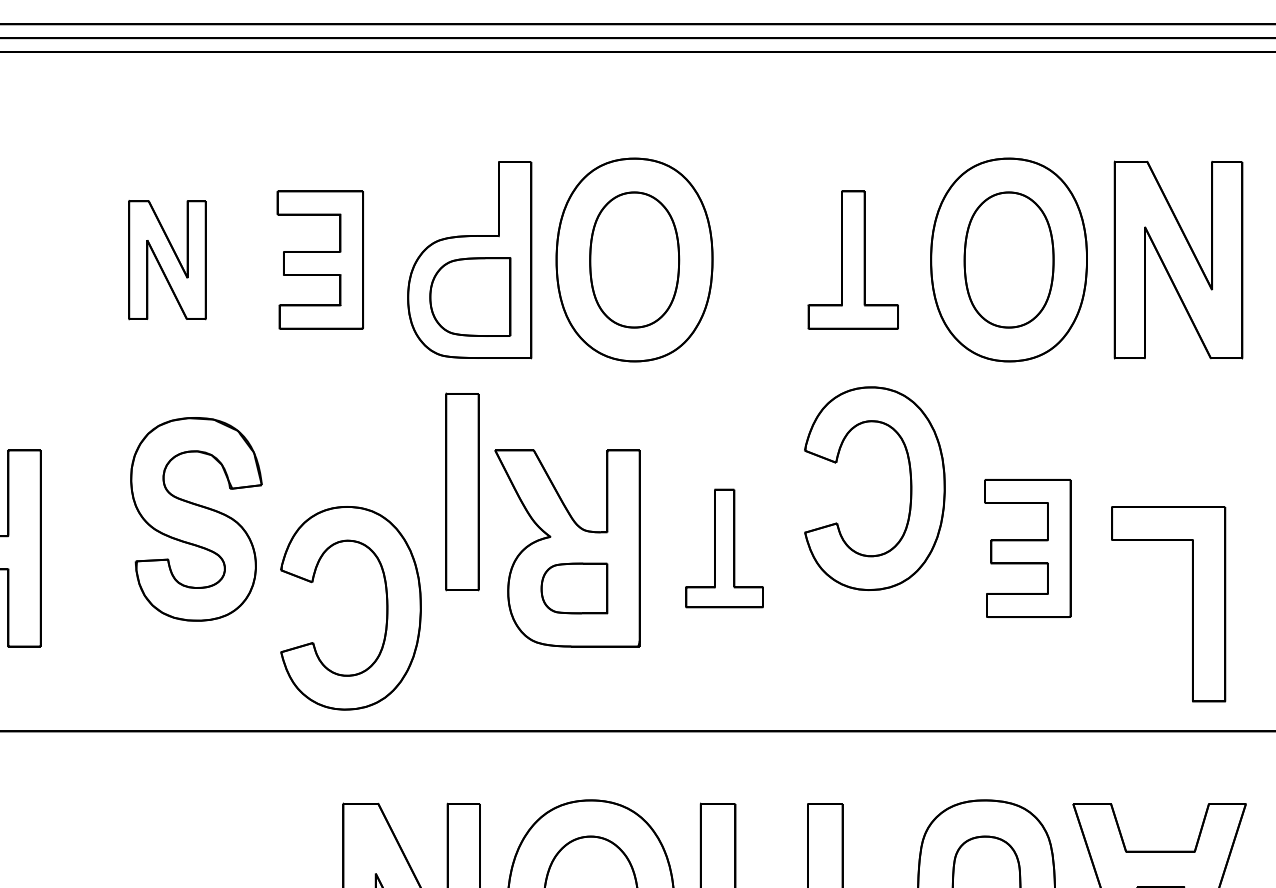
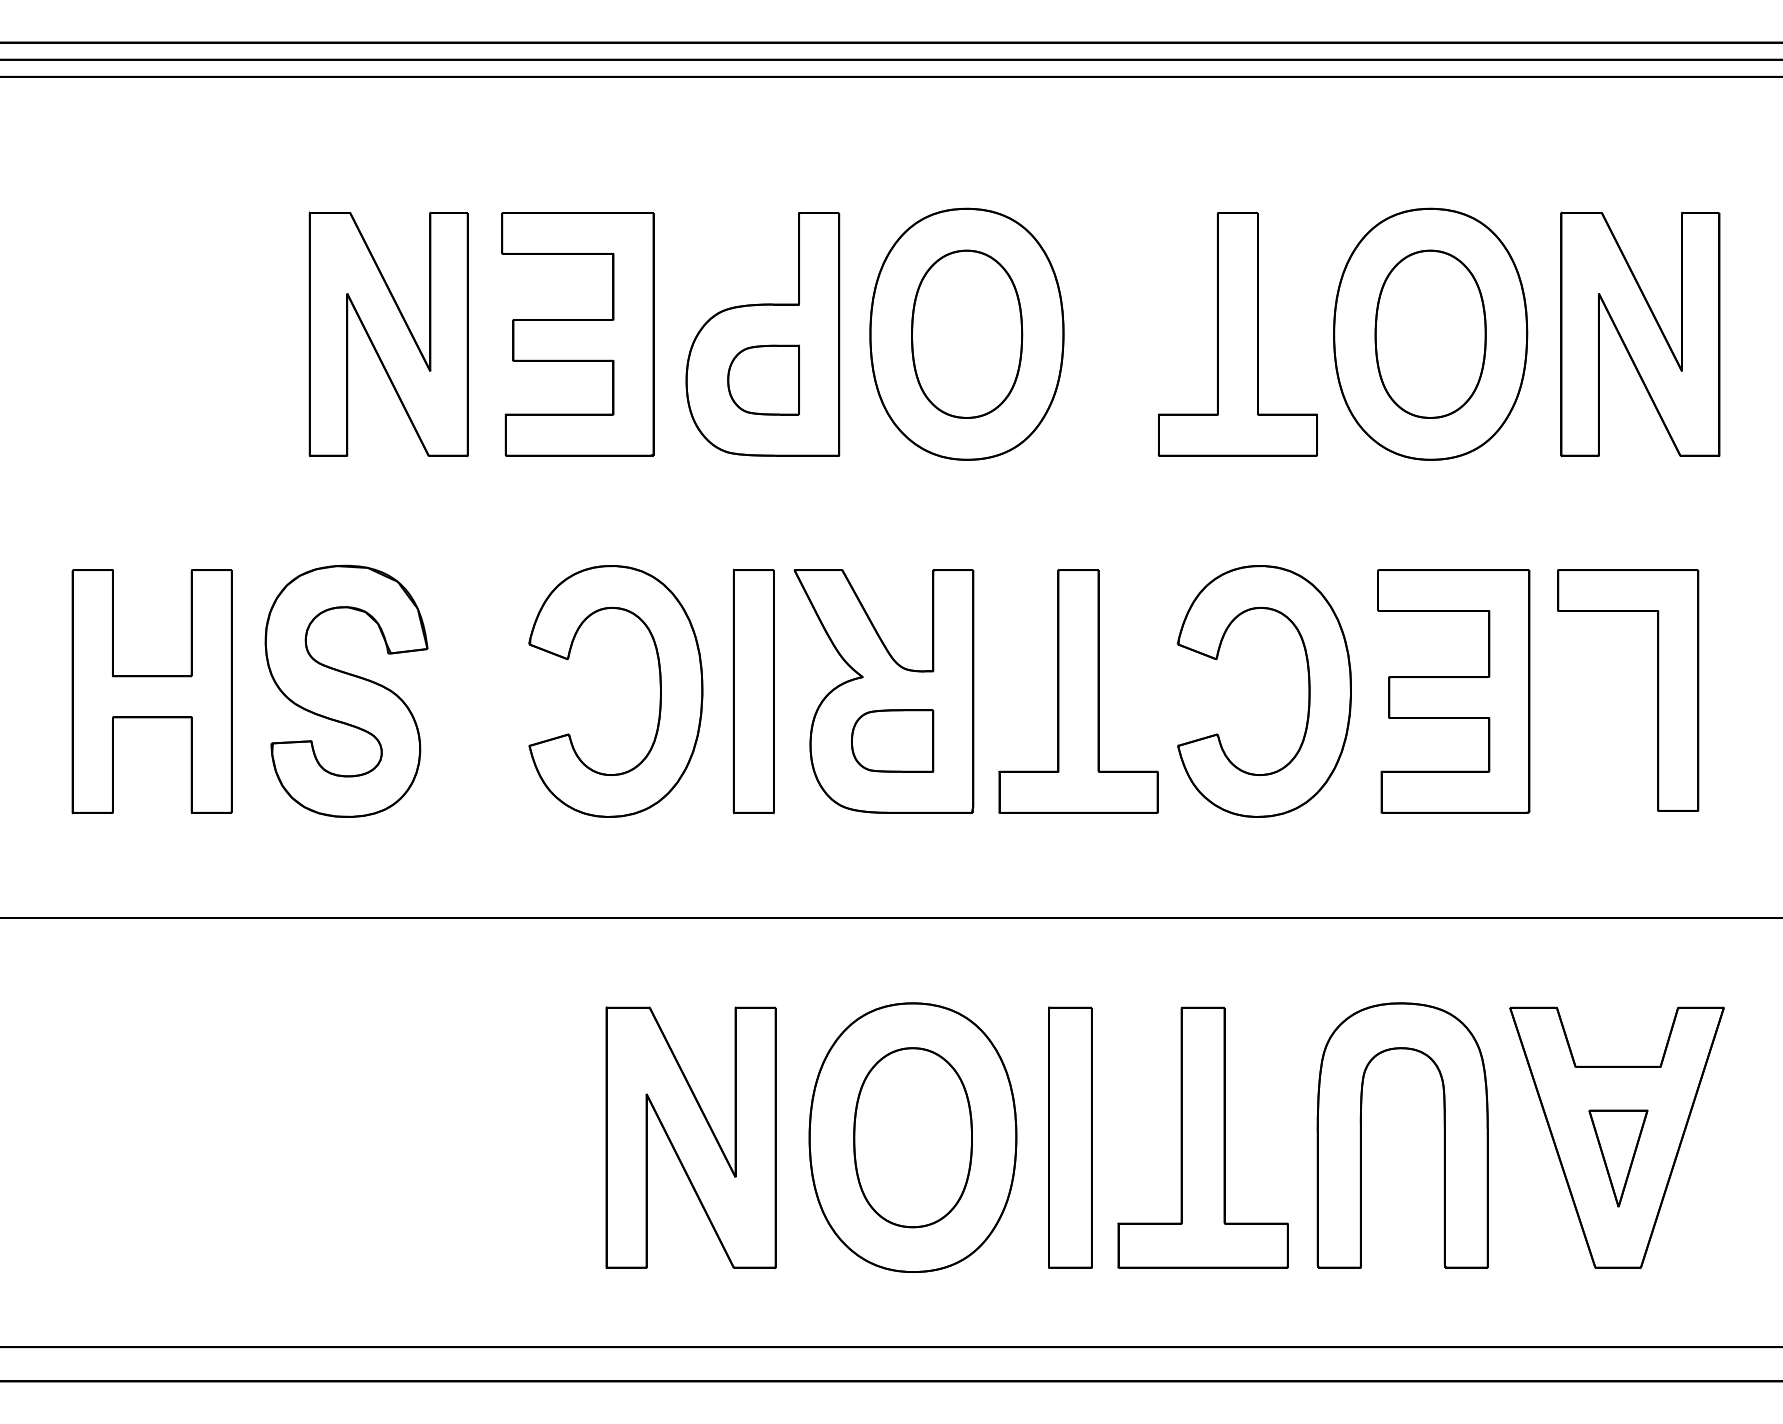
part: (167, 260) -> (388, 334), size x1.67
part: (320, 260) -> (577, 334), size x1.43
part: (853, 260) -> (1237, 334), size x1.43
part: (470, 296) -> (763, 379), size x0.71
part: (910, 488) -> (1308, 691), moved
part: (462, 491) -> (753, 691), moved
part: (196, 518) -> (346, 690), moved
part: (724, 548) -> (1078, 691), size x1.67
part: (1027, 548) -> (1453, 691), size x1.43
part: (386, 603) -> (659, 685), moved
part: (1192, 604) -> (1657, 690), moved

